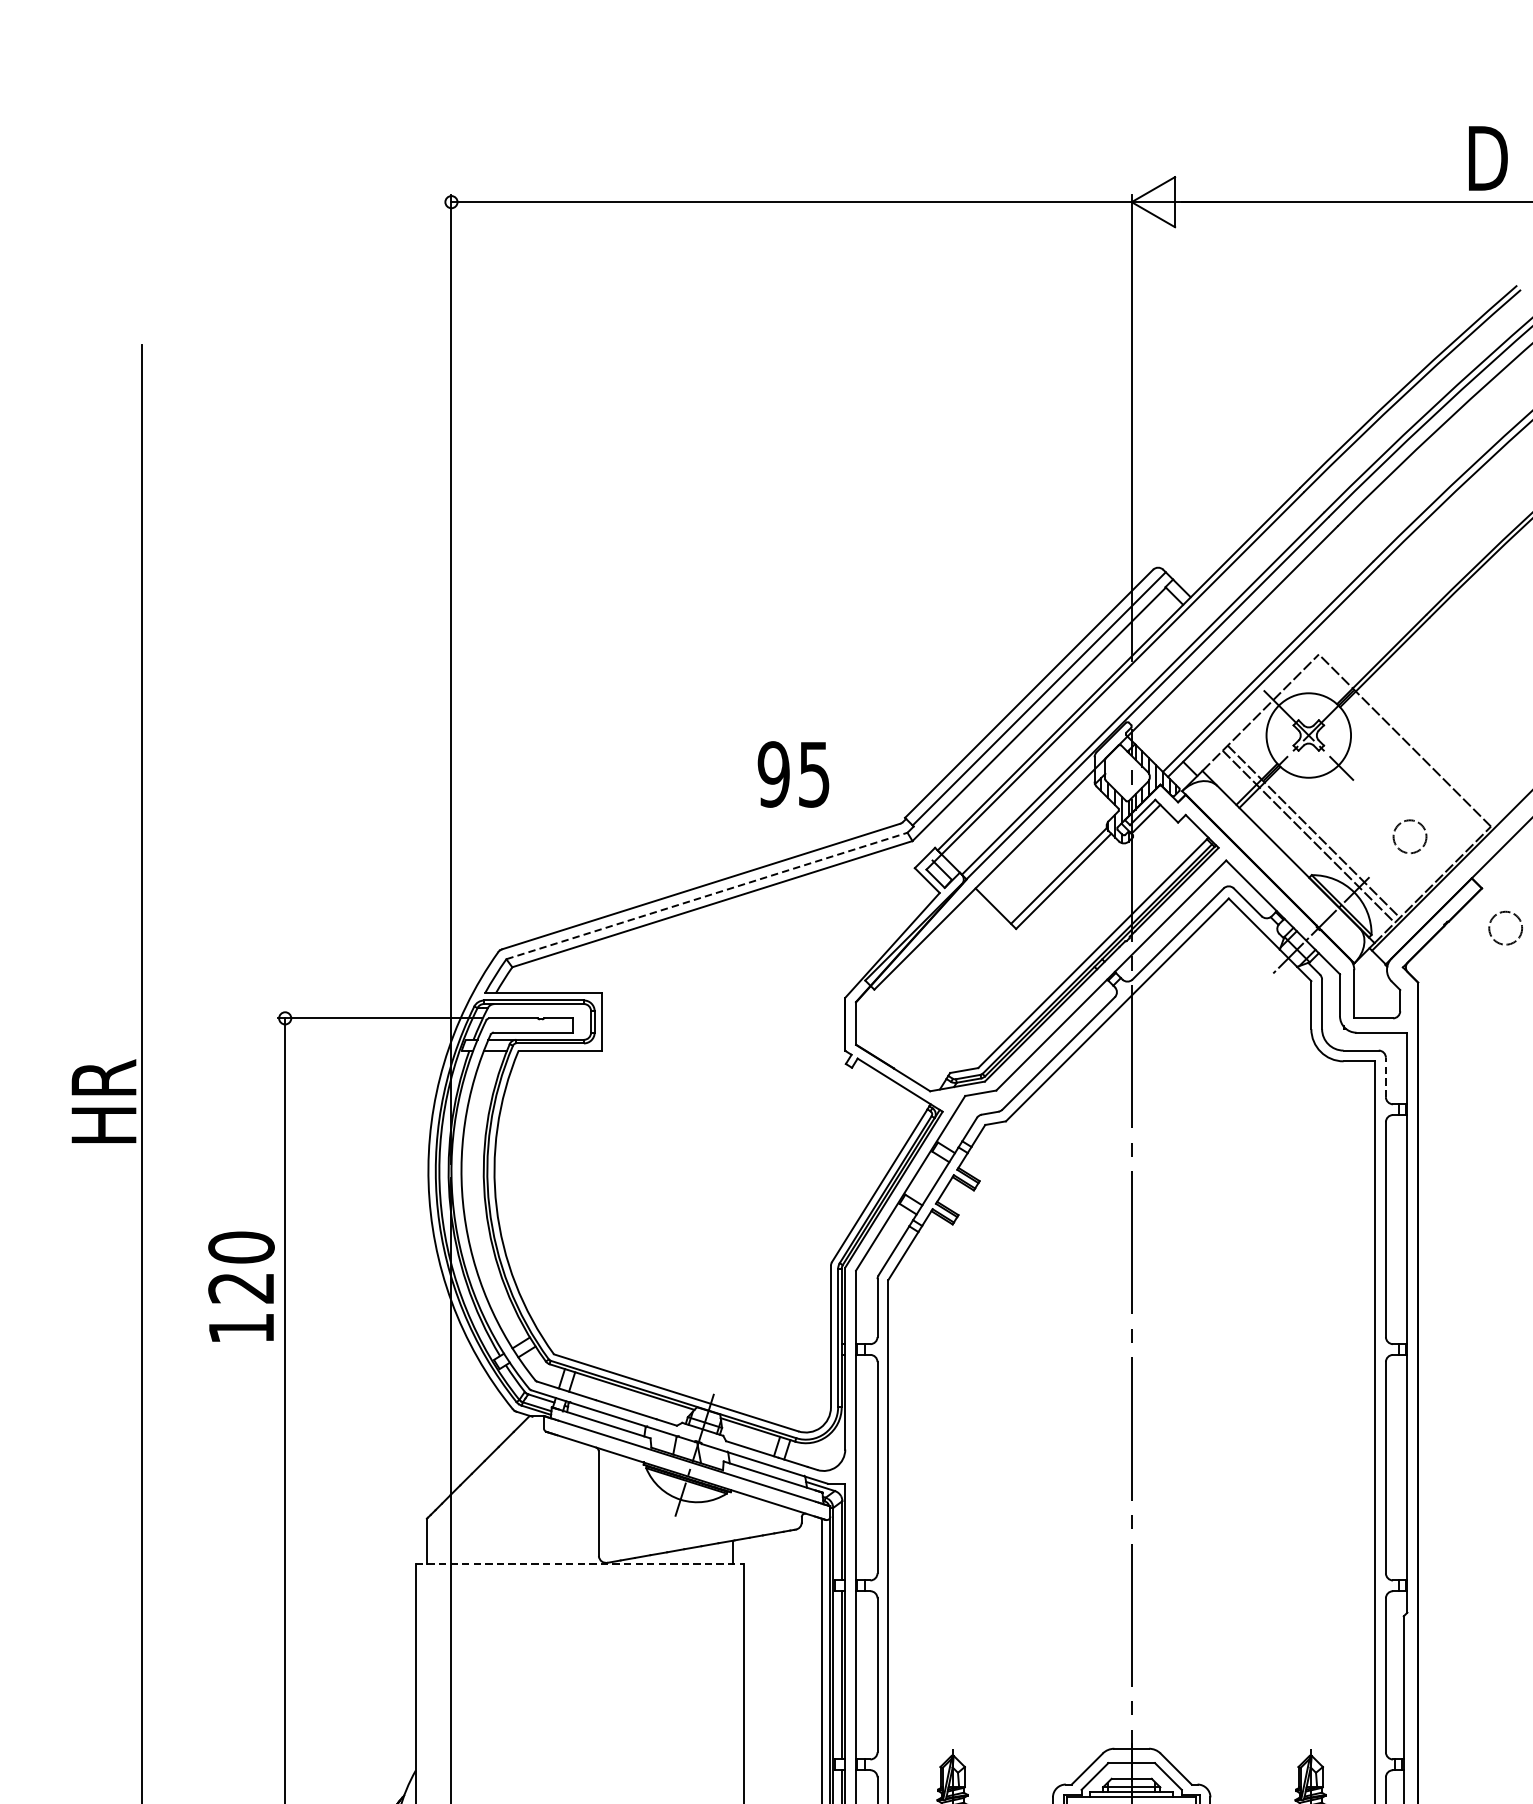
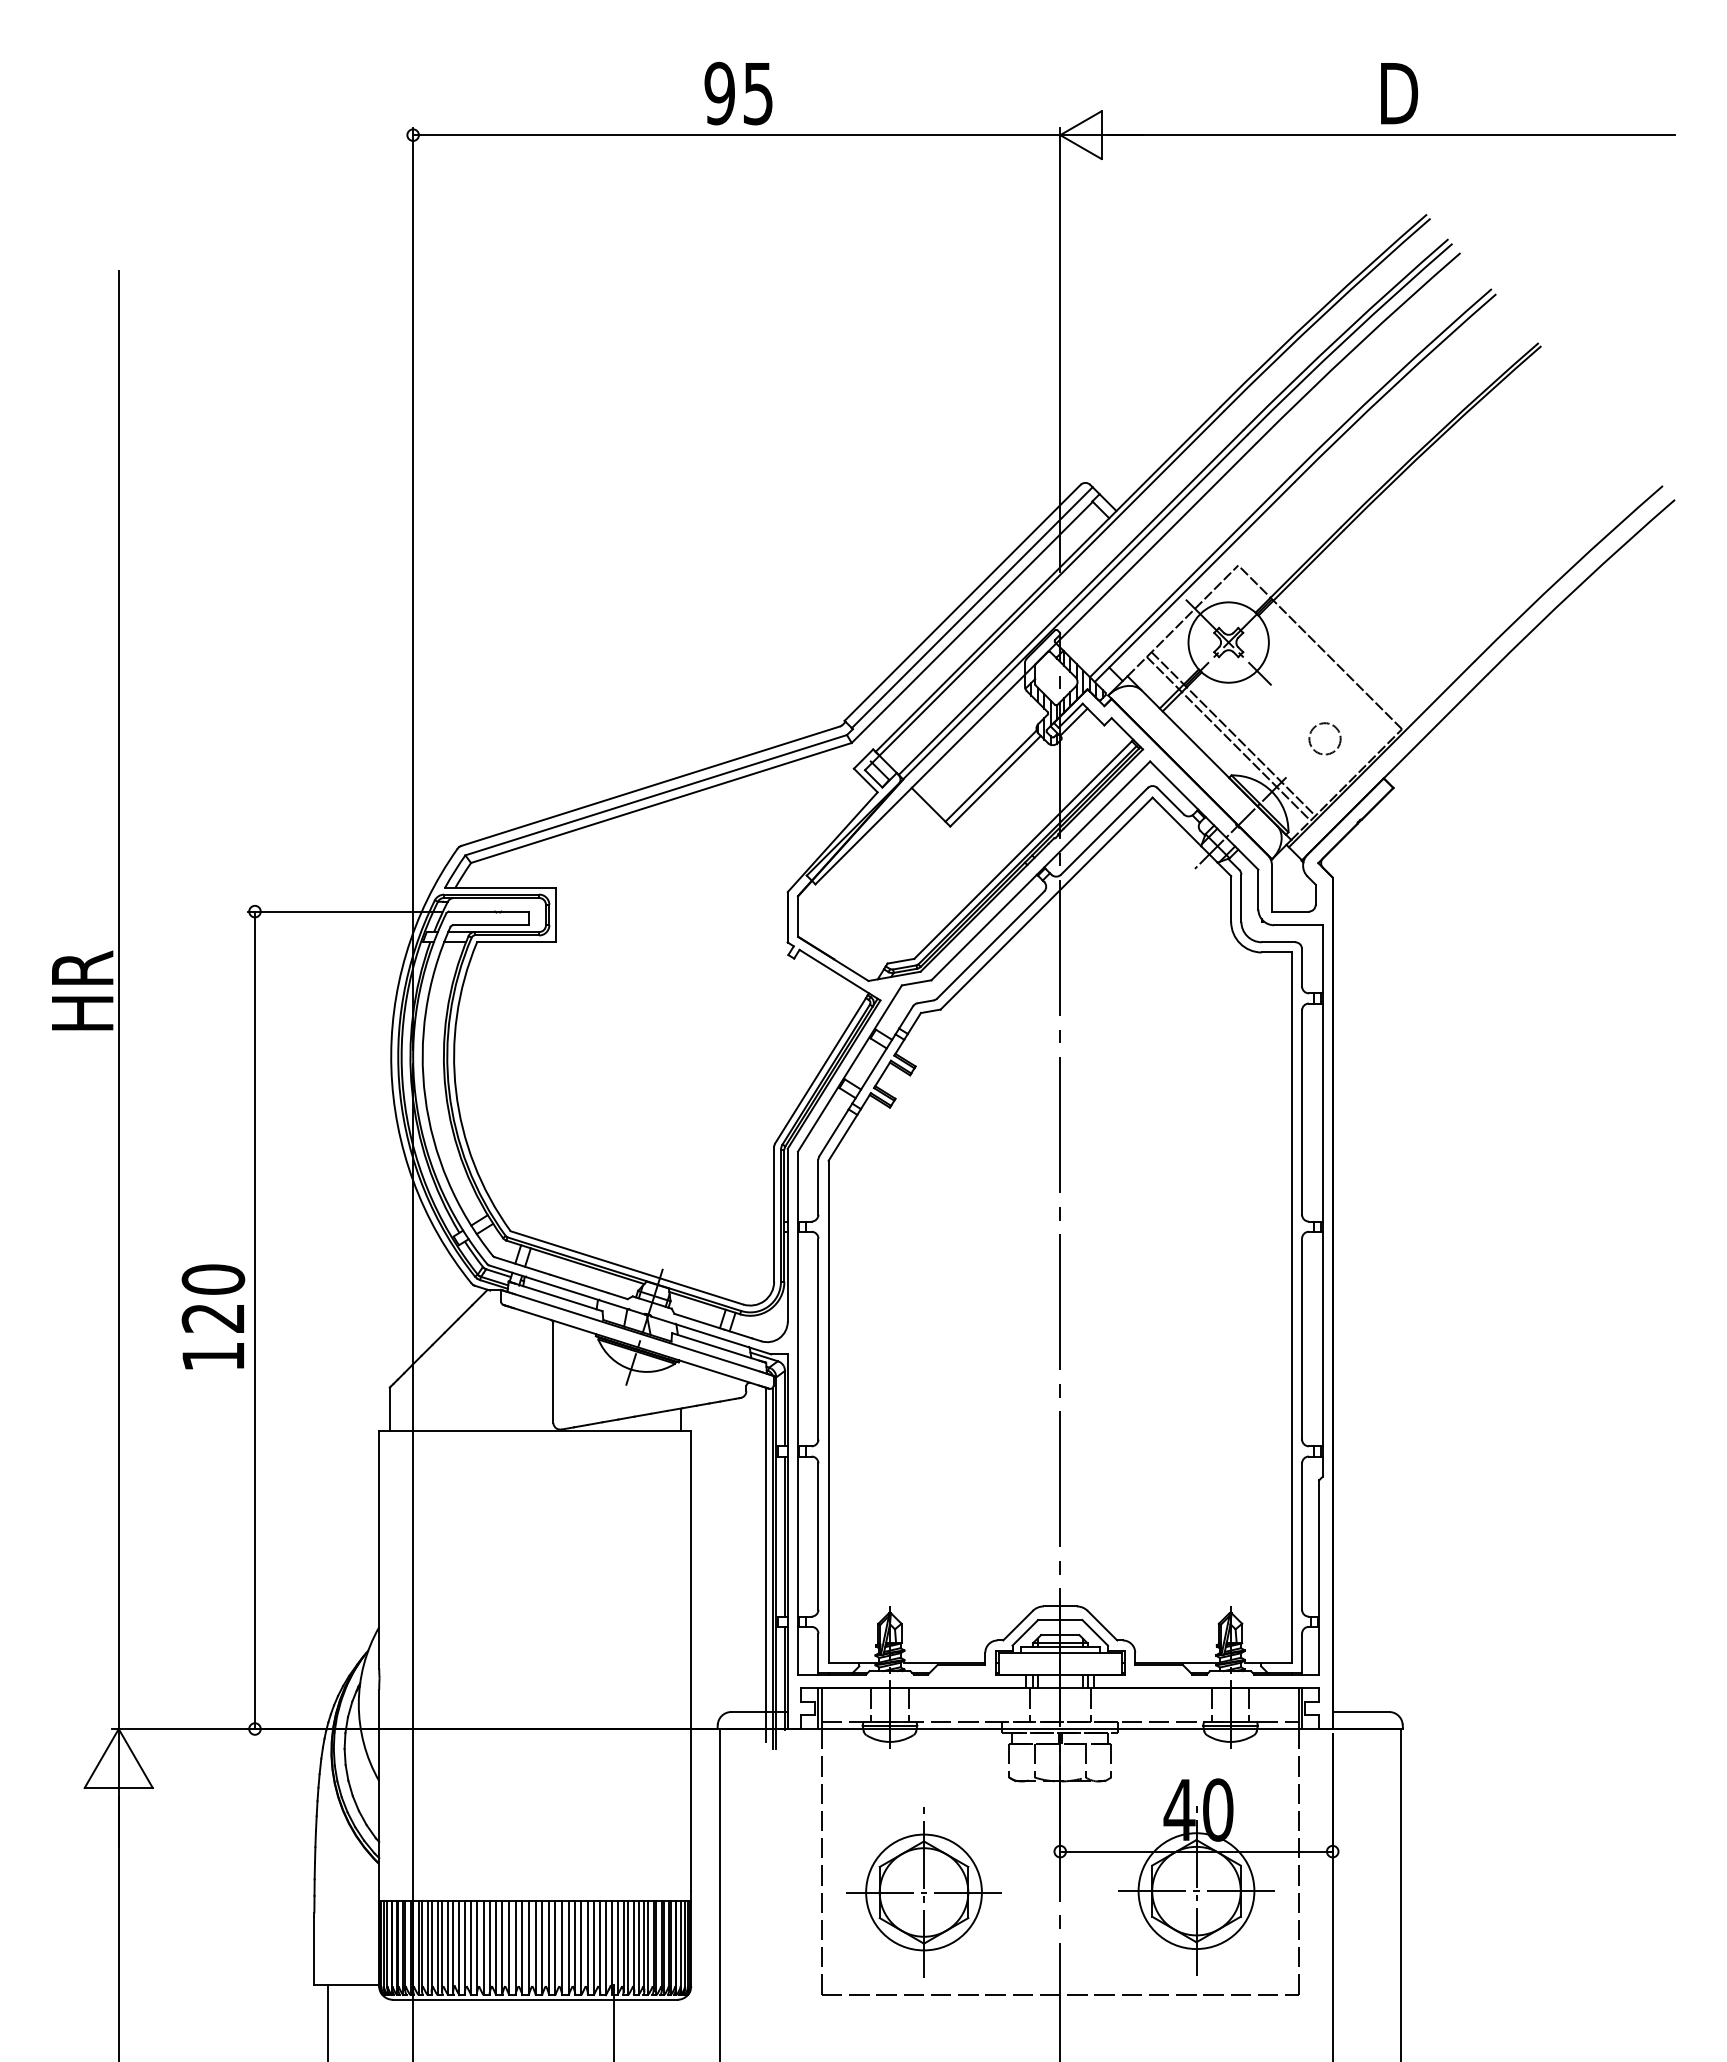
text: (793, 774) -> (738, 93), moved
line: (707, 896) -> (656, 795), dashed -> solid
circle: (1505, 927) -> (1415, 825), removed
line: (1386, 1077) -> (1302, 967), dashed -> solid
text: (241, 1286) -> (213, 1316), moved
line: (580, 1564) -> (535, 1431), dashed -> solid

